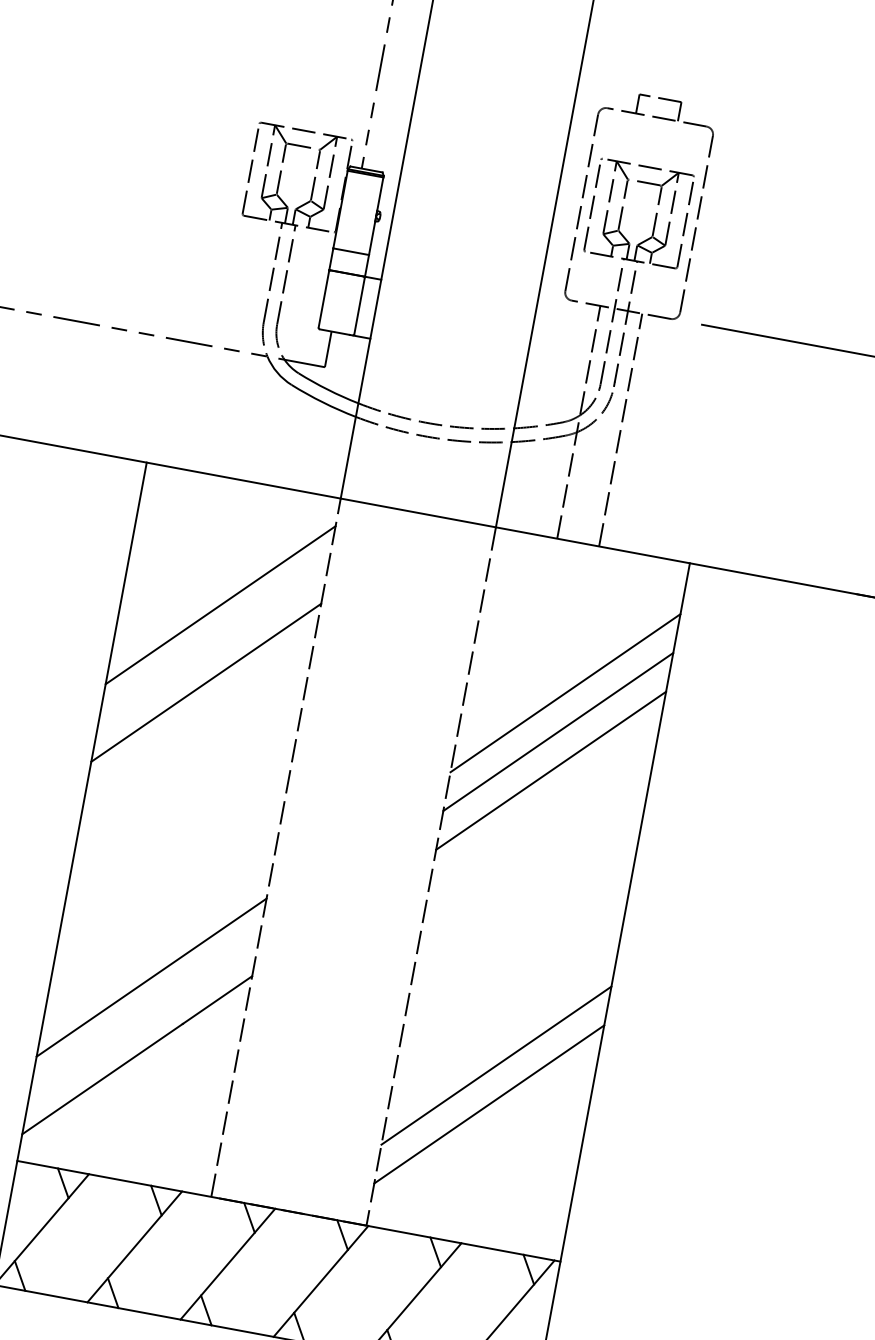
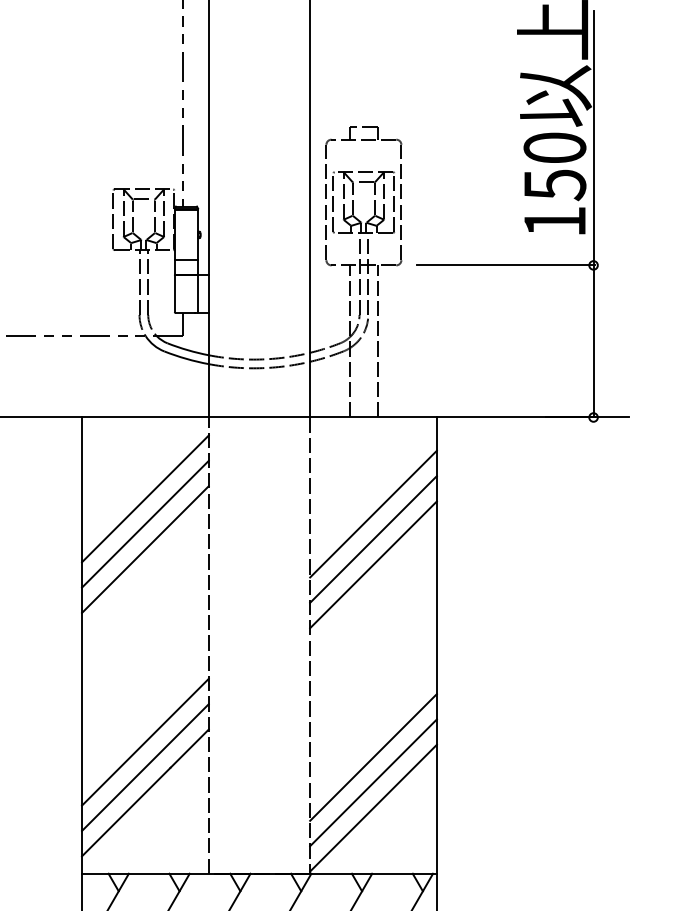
line: (213, 642) -> (145, 523), added
line: (144, 1016) -> (145, 767), added
line: (482, 1142) -> (373, 807), added

